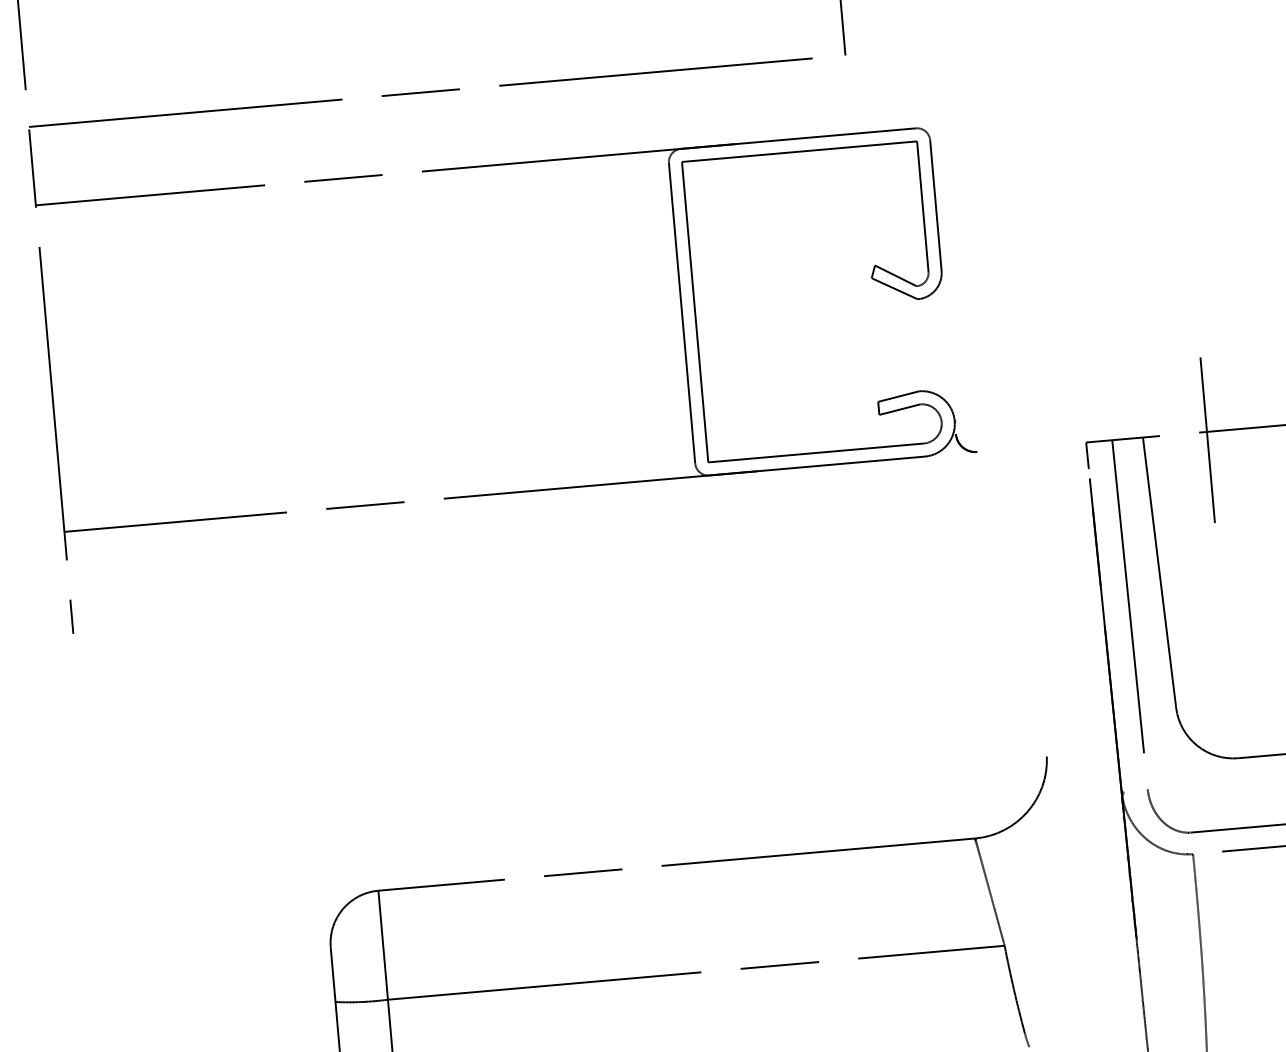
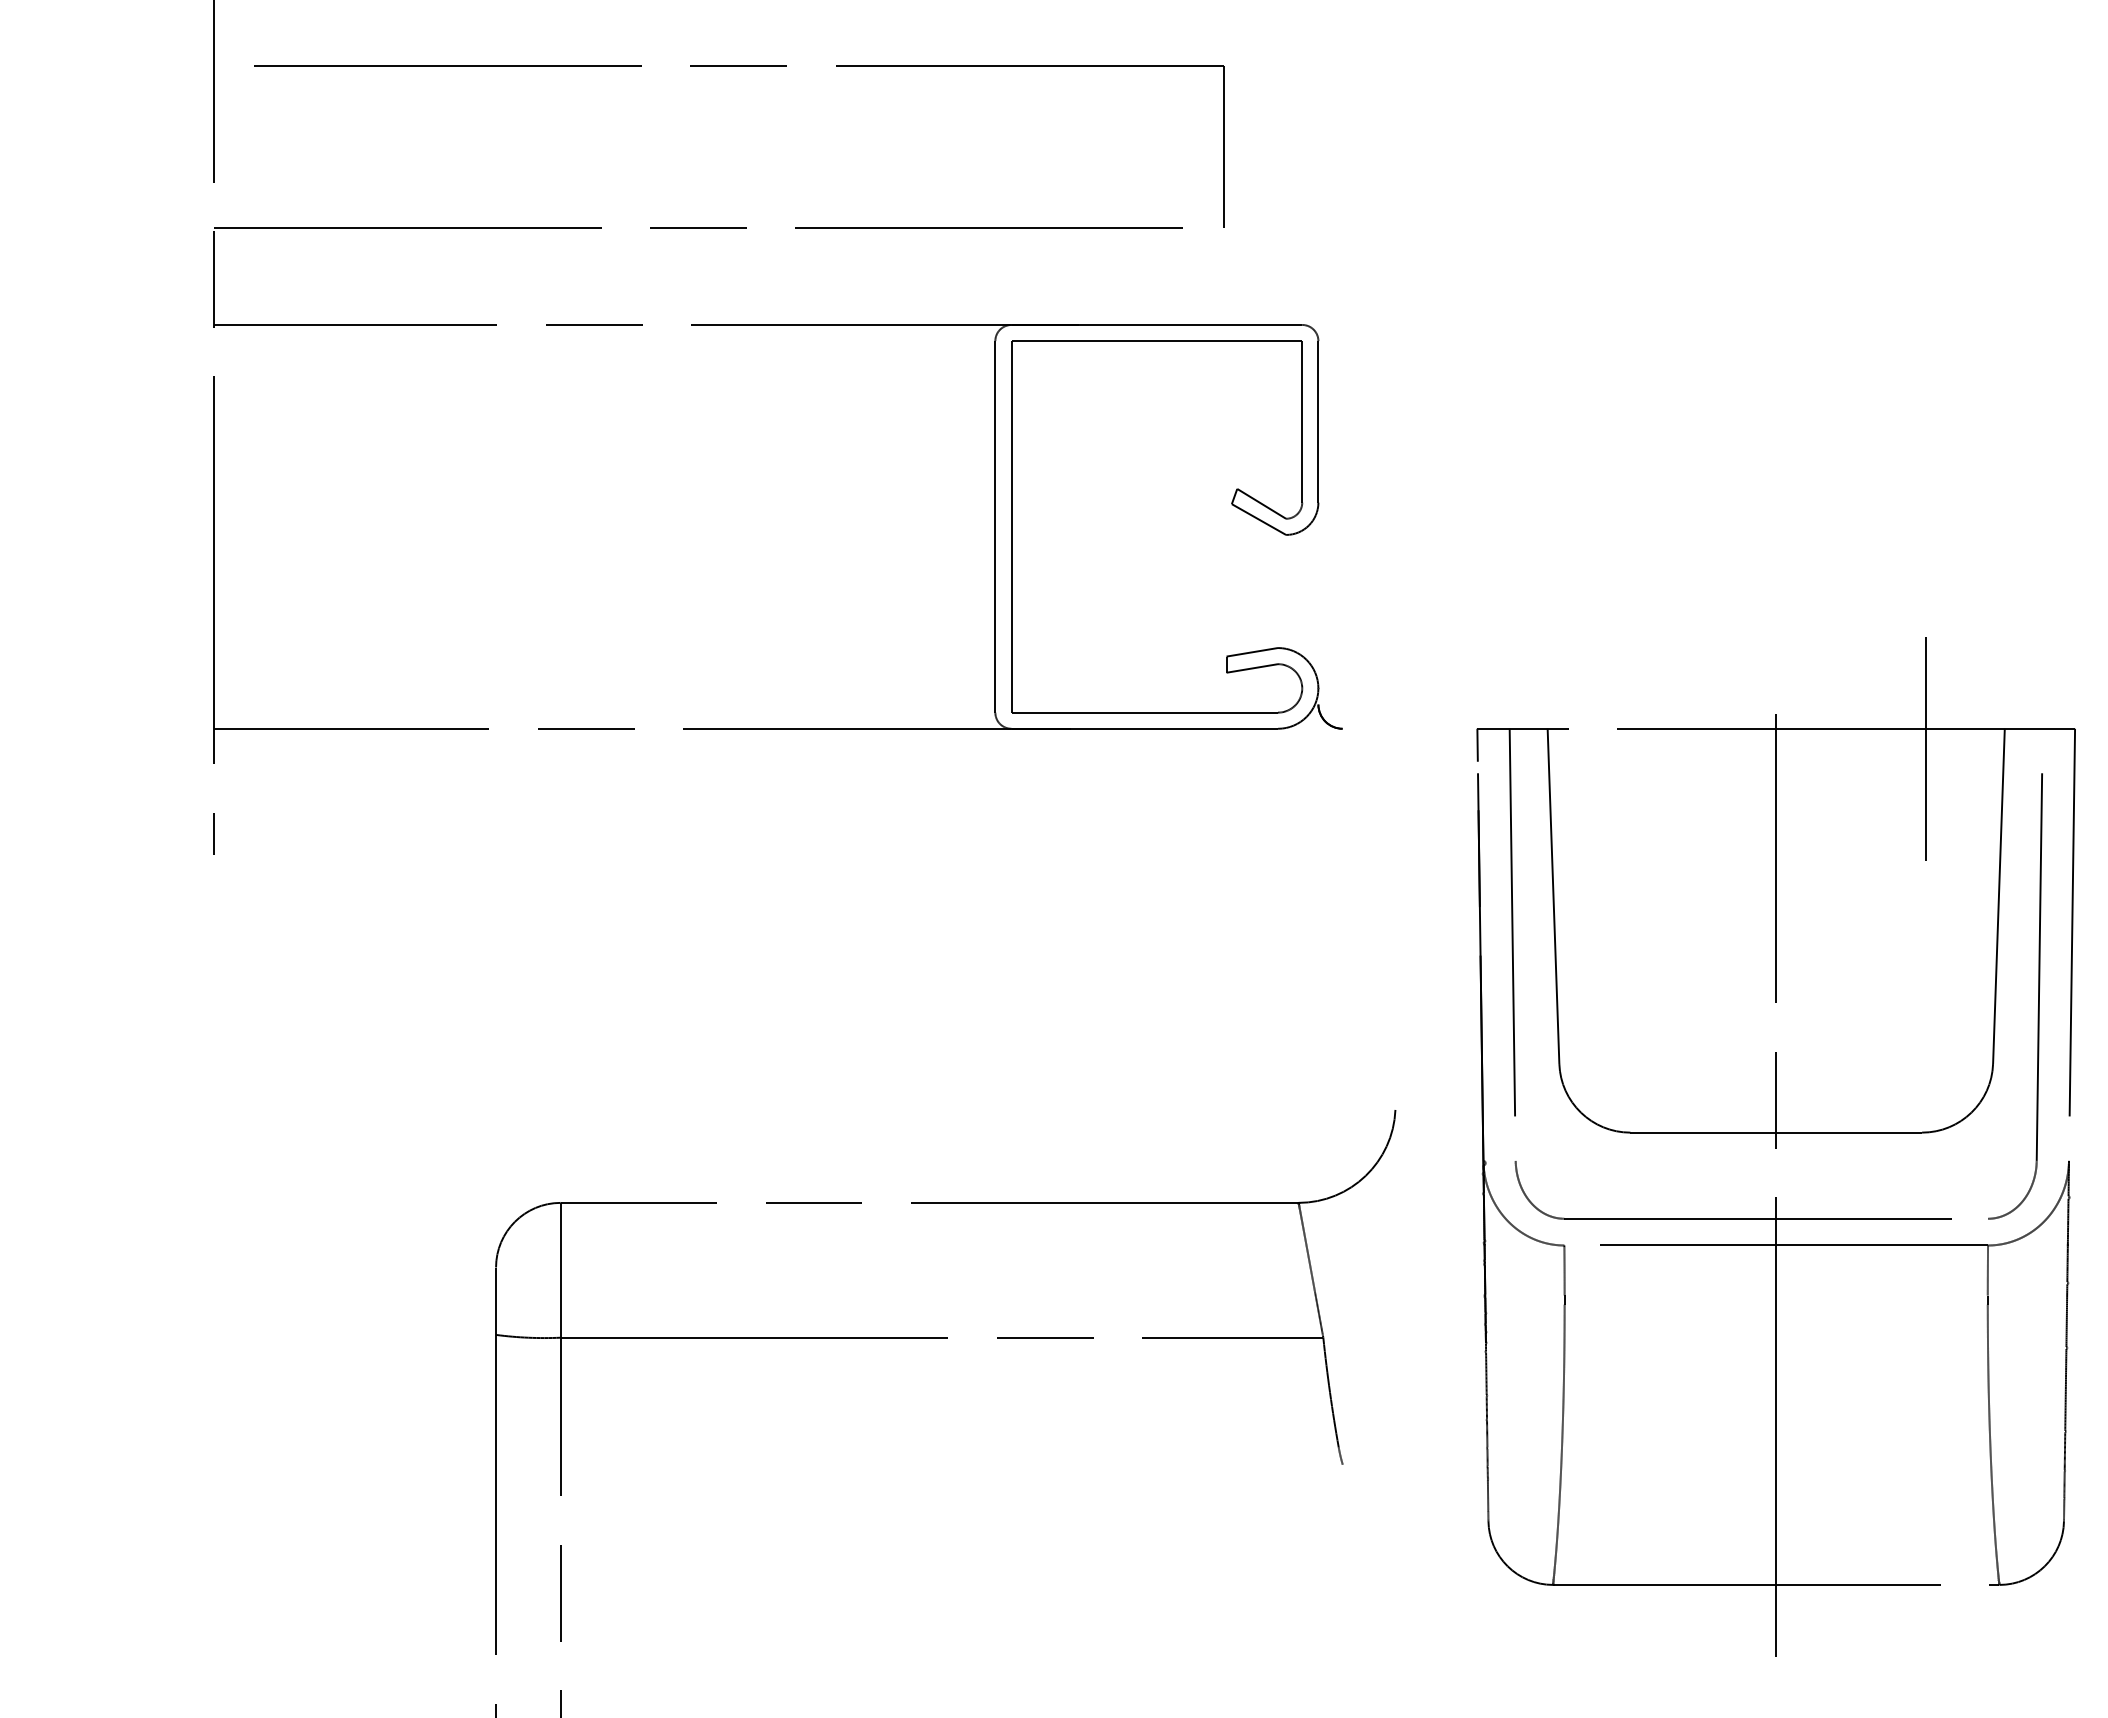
line: (1207, 439) -> (1626, 738), removed

